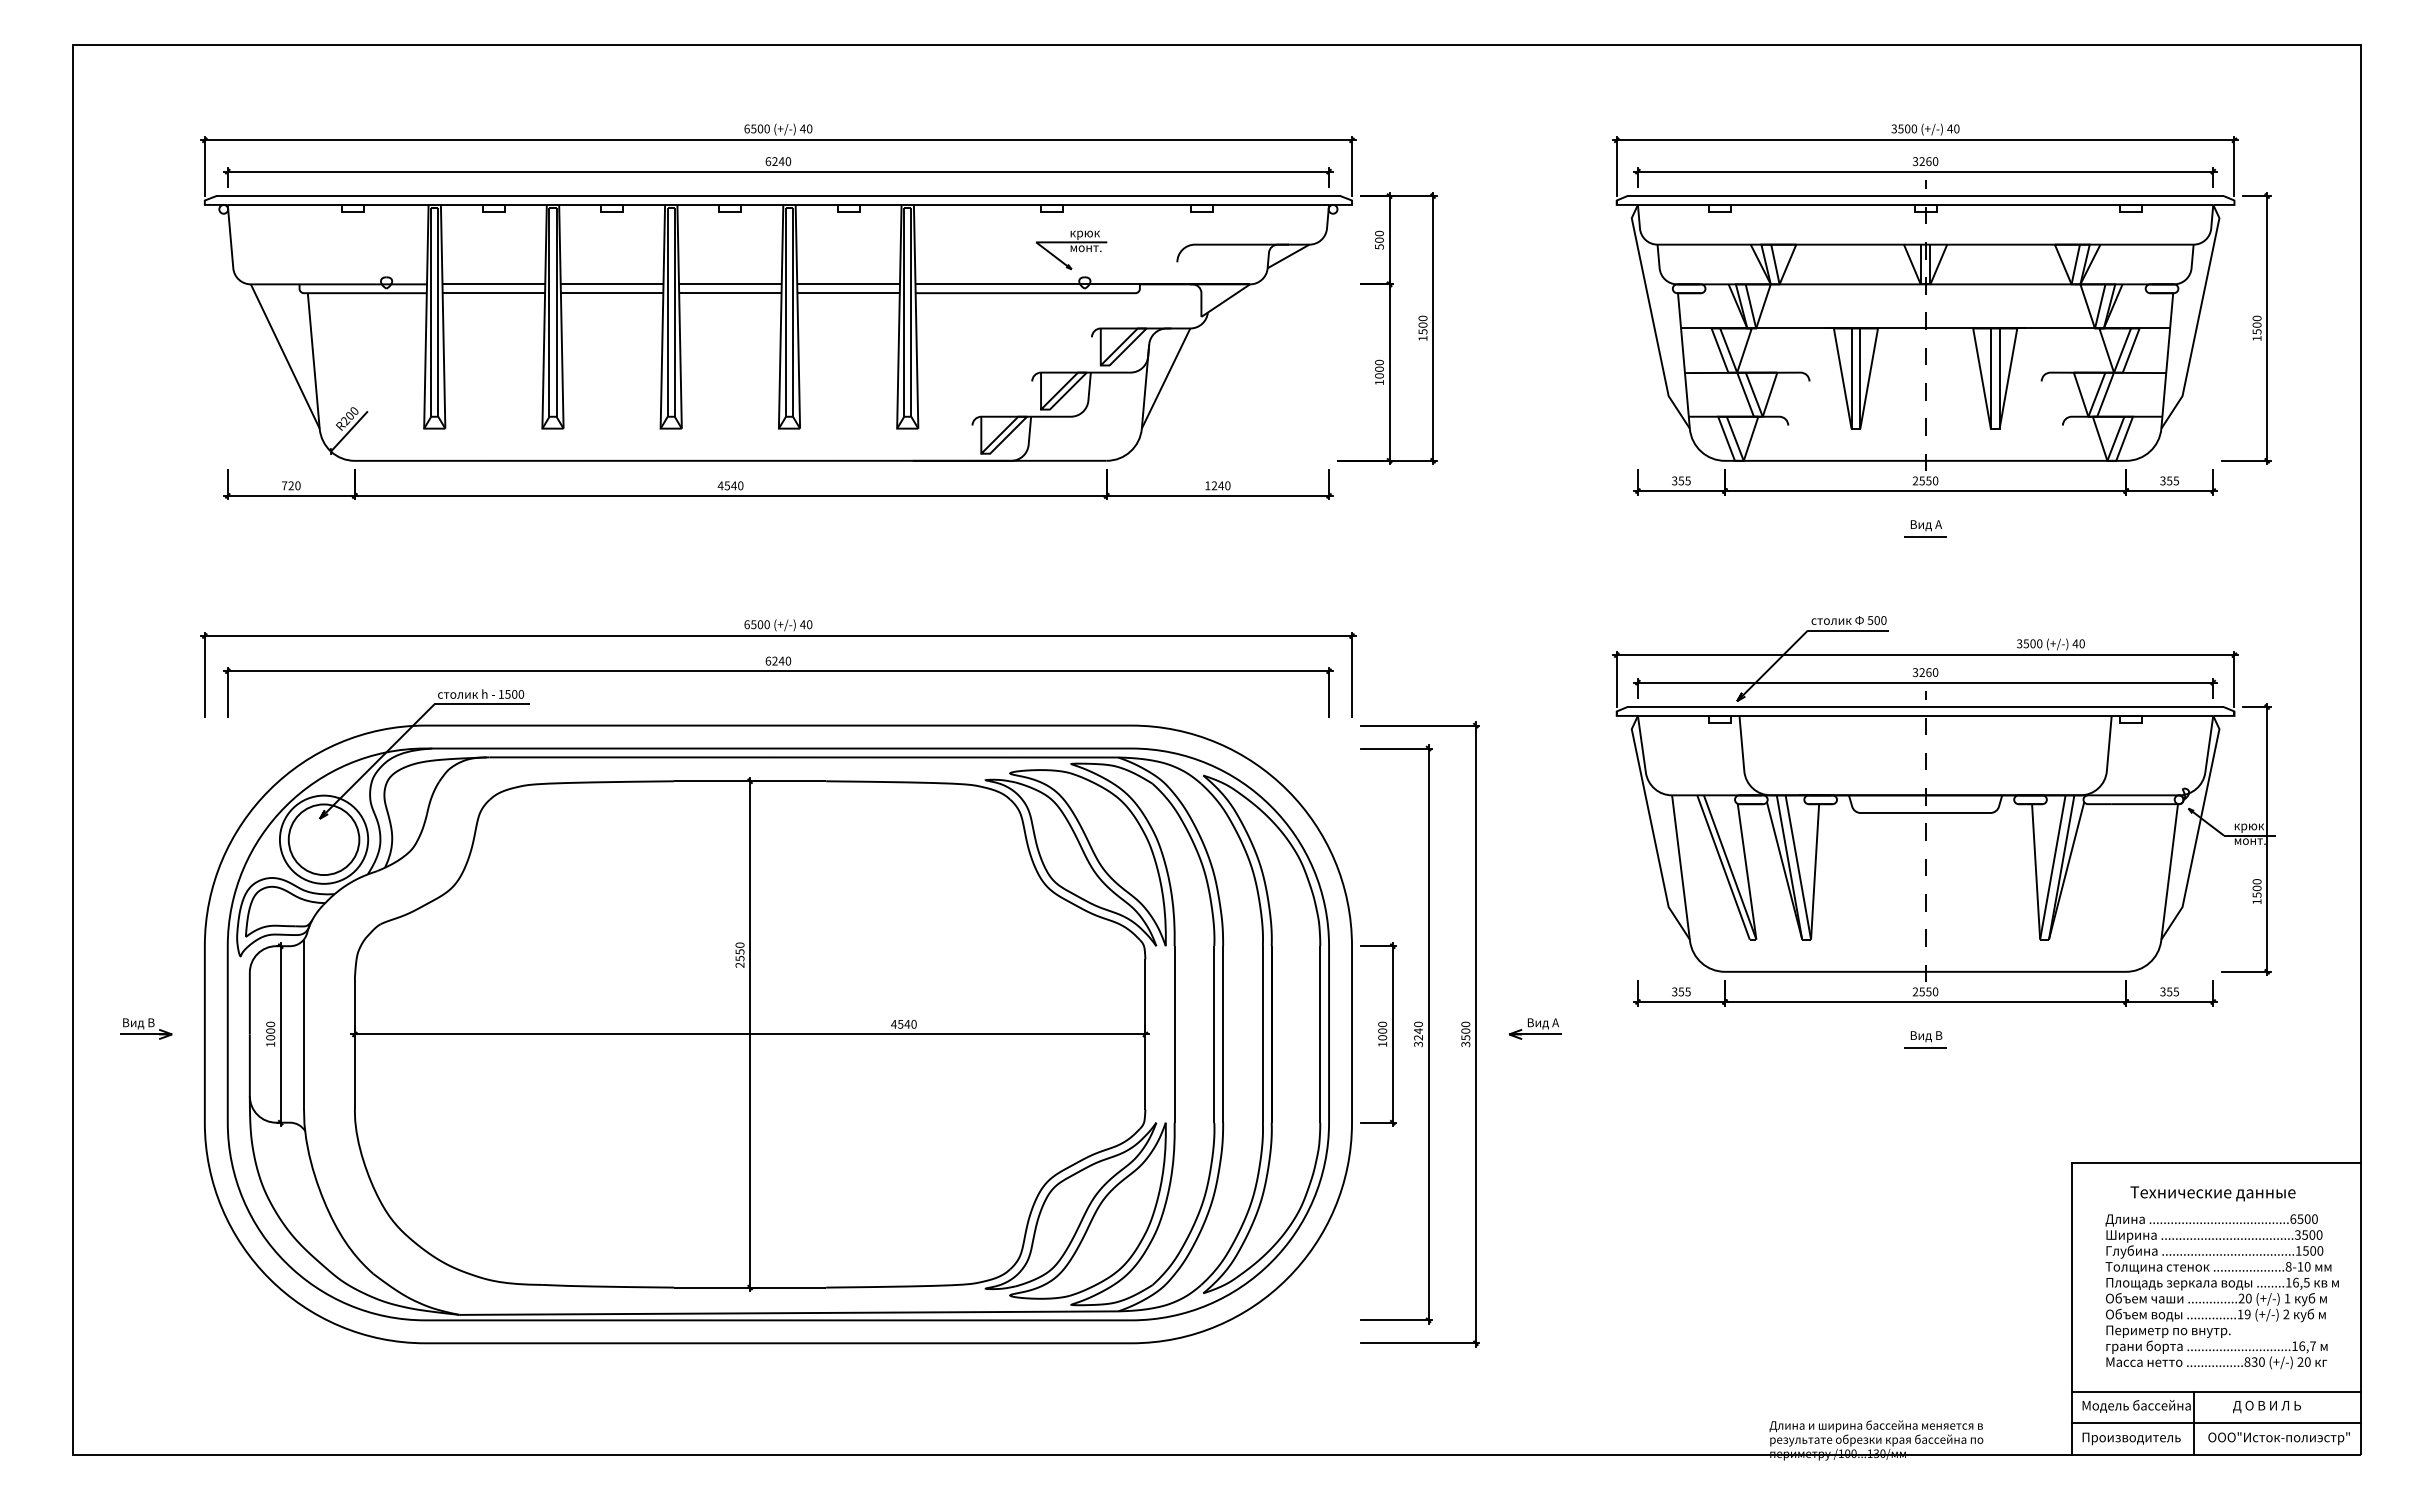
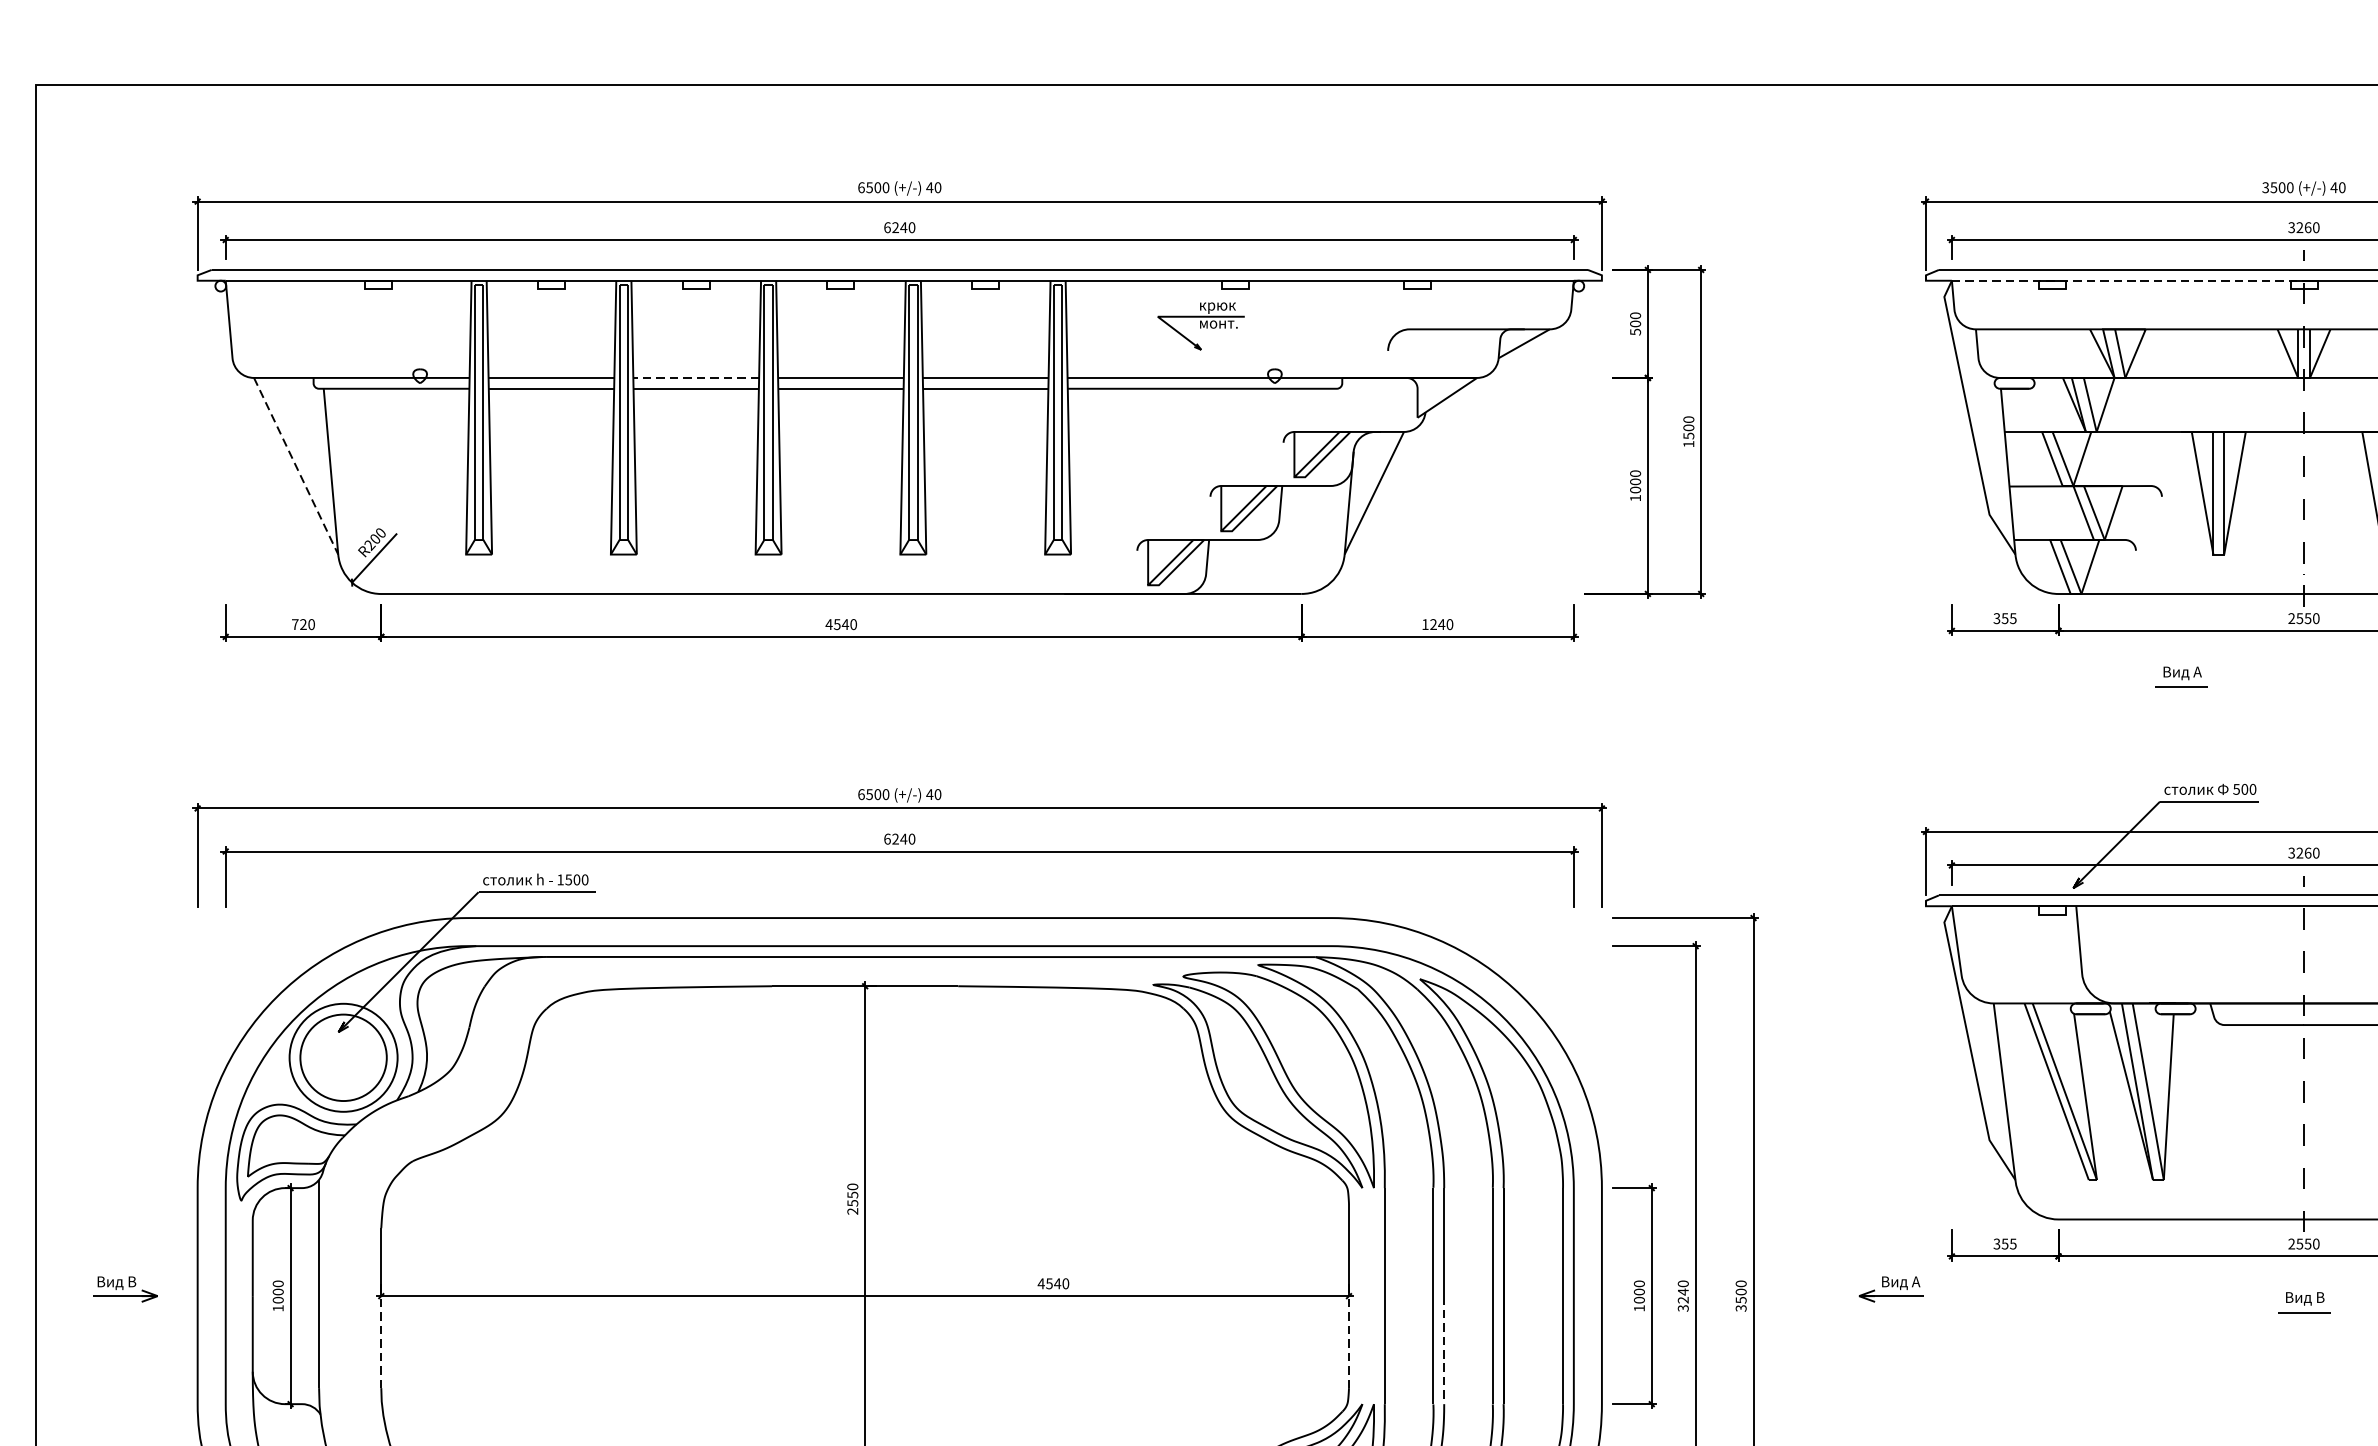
line: (1781, 204) -> (2127, 280), solid -> dashed
part: (1071, 250) -> (1201, 326), moved
line: (611, 284) -> (695, 378), solid -> dashed
line: (285, 356) -> (296, 466), solid -> dashed
part: (1925, 528) -> (2181, 676), moved
part: (1535, 1028) -> (1891, 1288), moved
line: (354, 1072) -> (380, 1342), solid -> dashed
line: (1145, 1072) -> (1349, 1342), solid -> dashed
line: (1223, 1079) -> (1444, 1351), solid -> dashed

